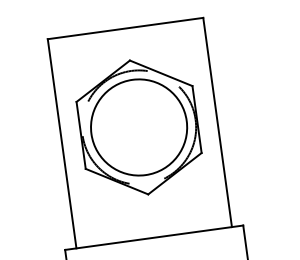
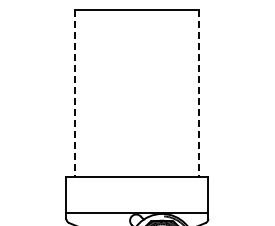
line: (217, 122) -> (199, 93), solid -> dashed
part: (139, 126) -> (137, 88), removed
line: (62, 143) -> (75, 93), solid -> dashed

